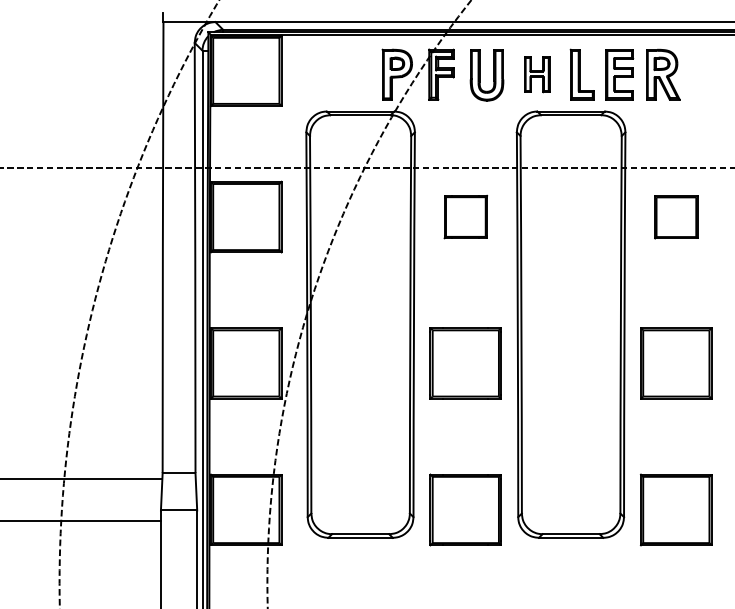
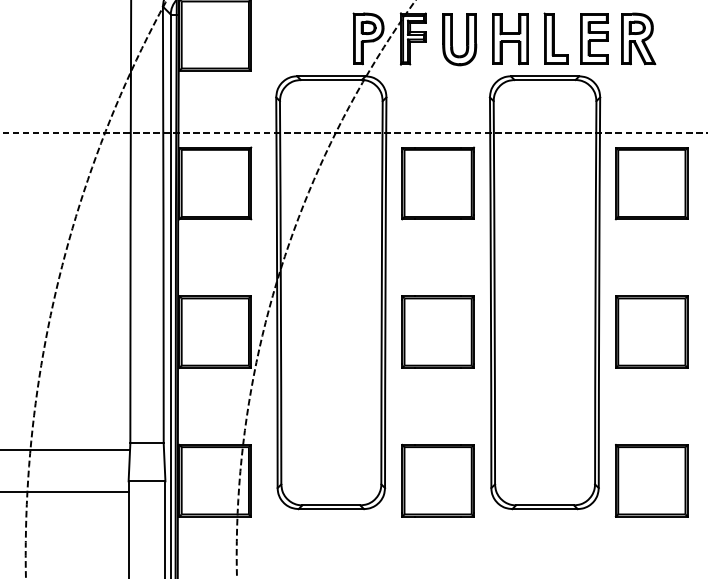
part: (537, 74) -> (510, 38), size x1.43
part: (465, 216) -> (437, 182), size x1.67
part: (676, 217) -> (652, 183), size x1.67

